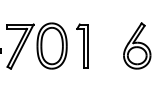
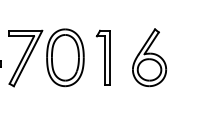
part: (137, 45) -> (149, 57), moved

